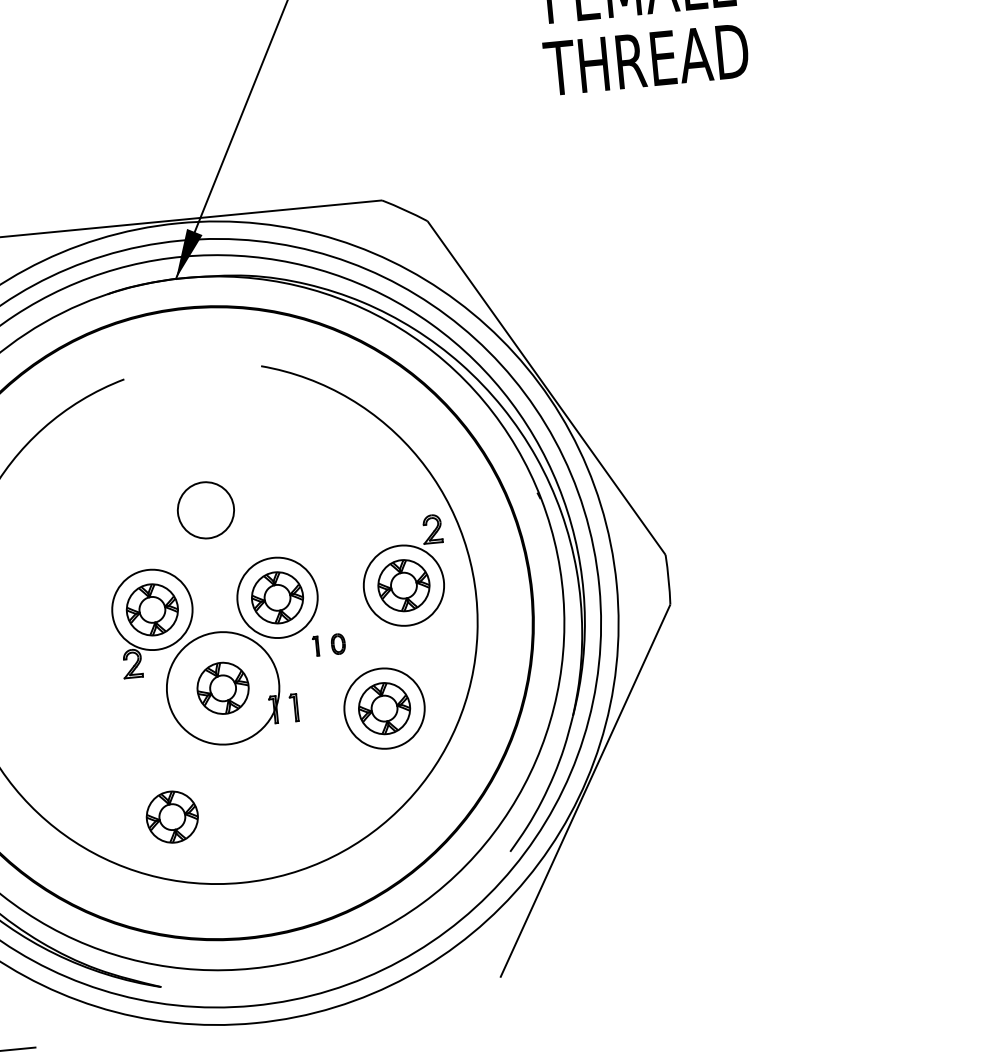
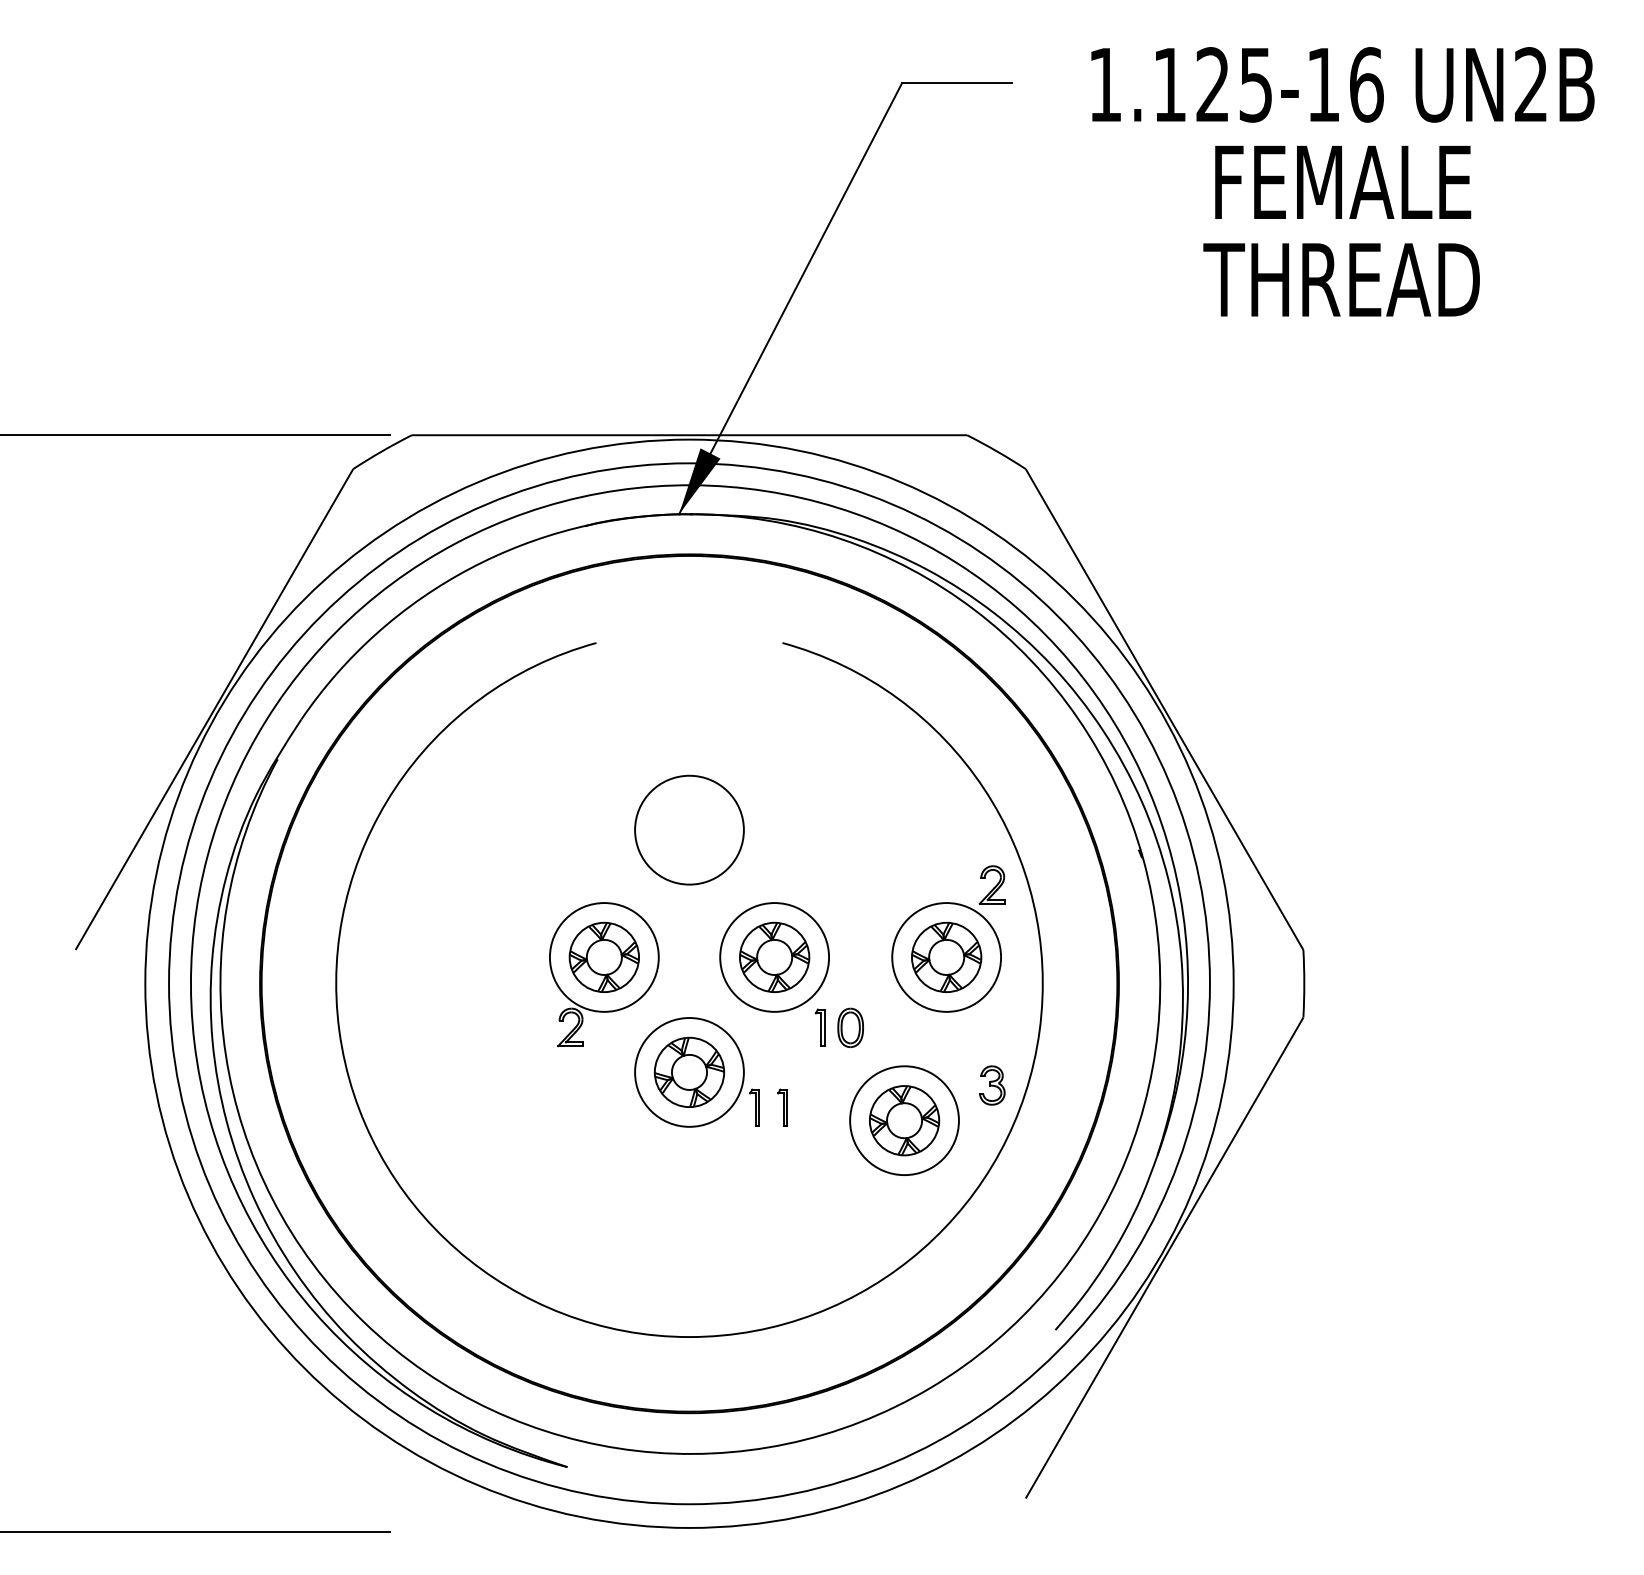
circle: (205, 509) -> (689, 829), size x1.43
part: (338, 643) -> (850, 1027), size x1.43
part: (315, 646) -> (819, 1027), size x1.43
part: (446, 676) -> (992, 1085), added
circle: (223, 688) -> (689, 1072), size x0.71
part: (171, 816) -> (603, 1238), removed

